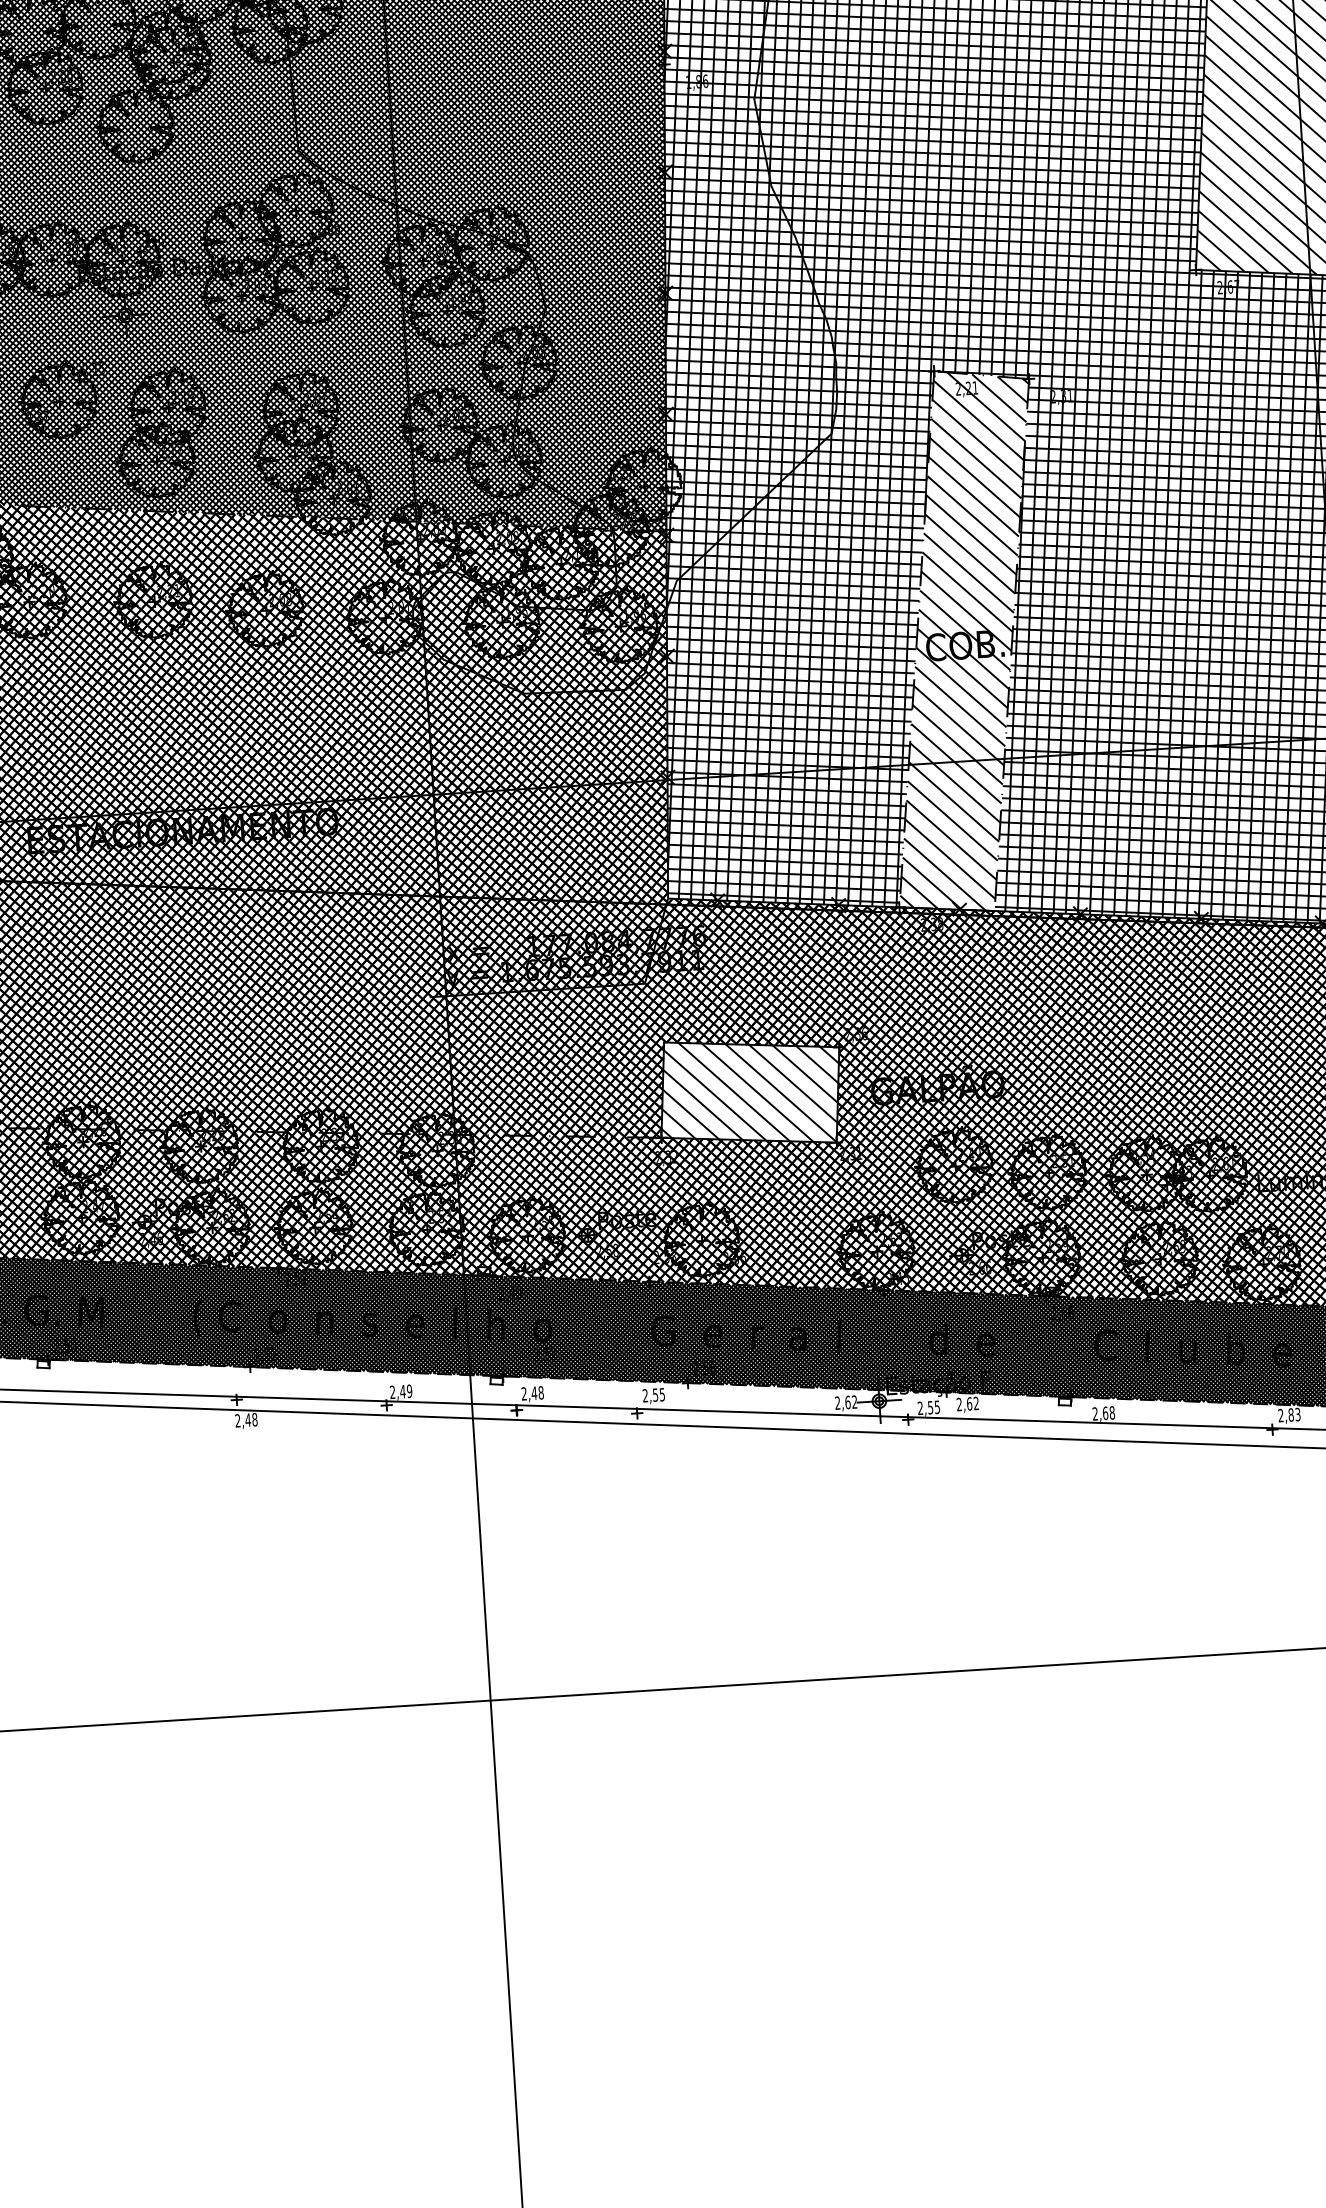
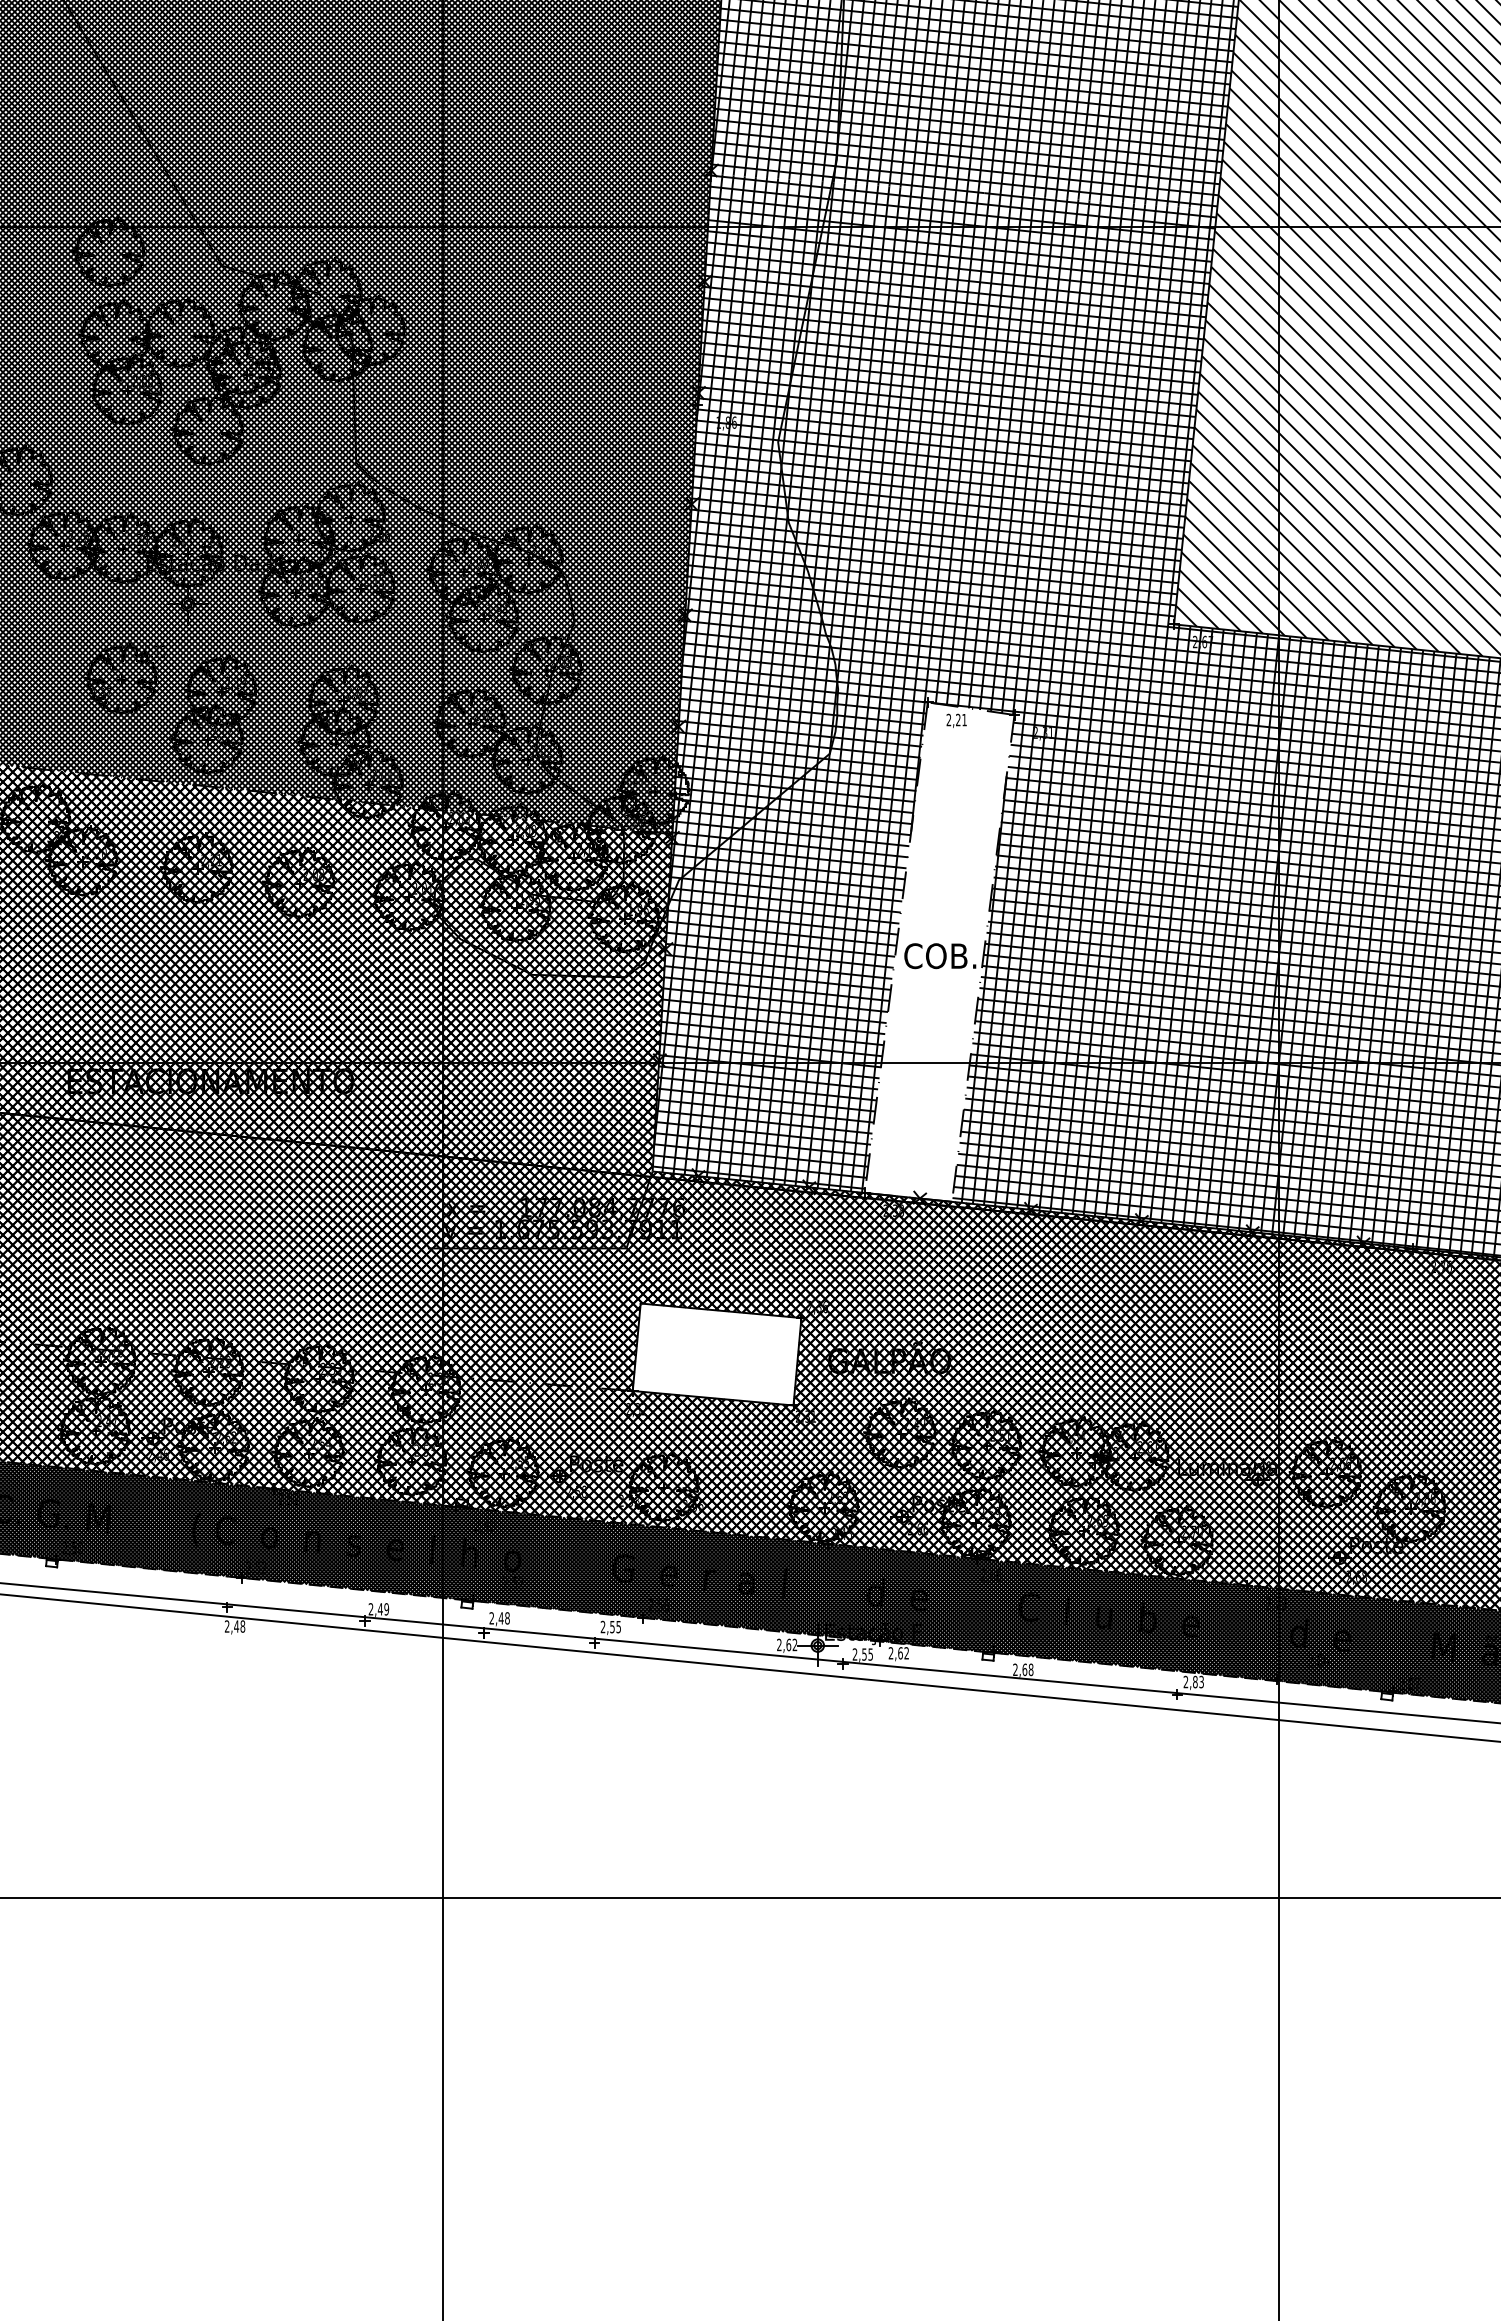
hatch: (964, 641) -> (939, 952), removed
hatch: (749, 1092) -> (716, 1354), removed

